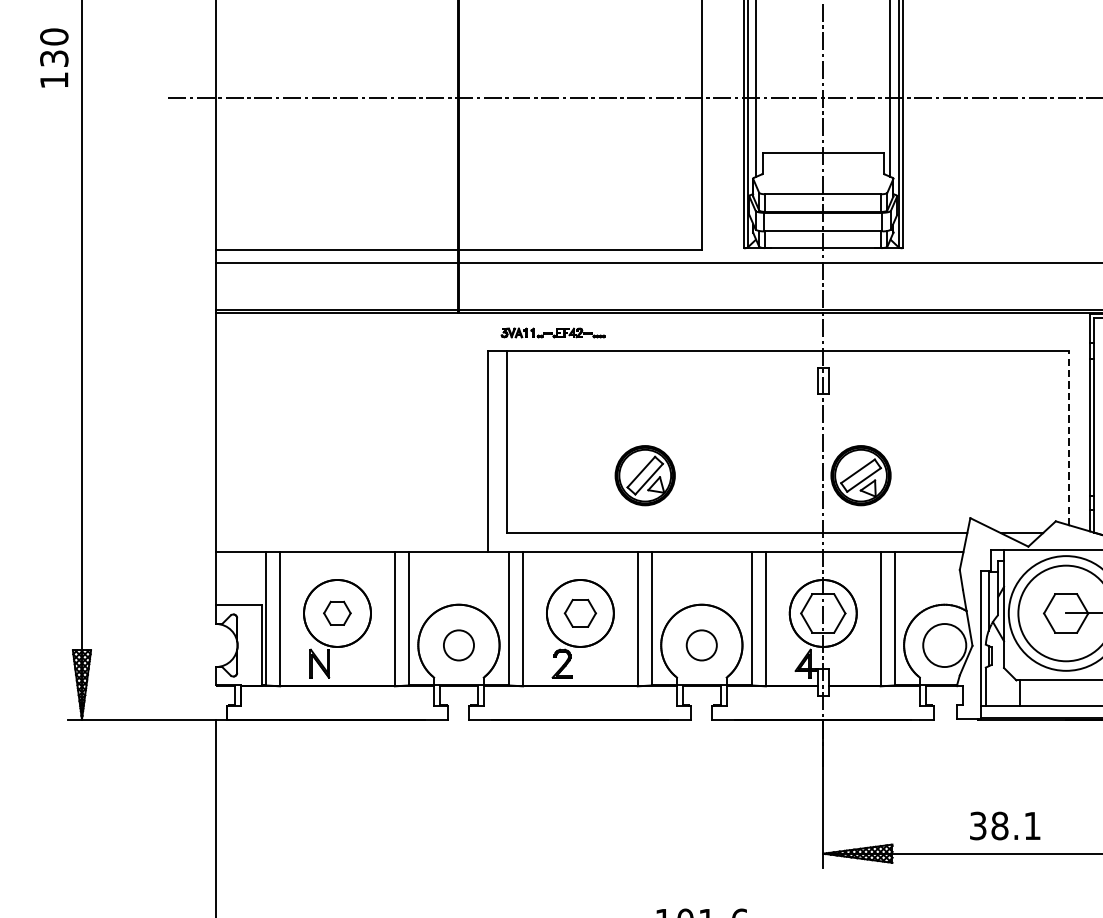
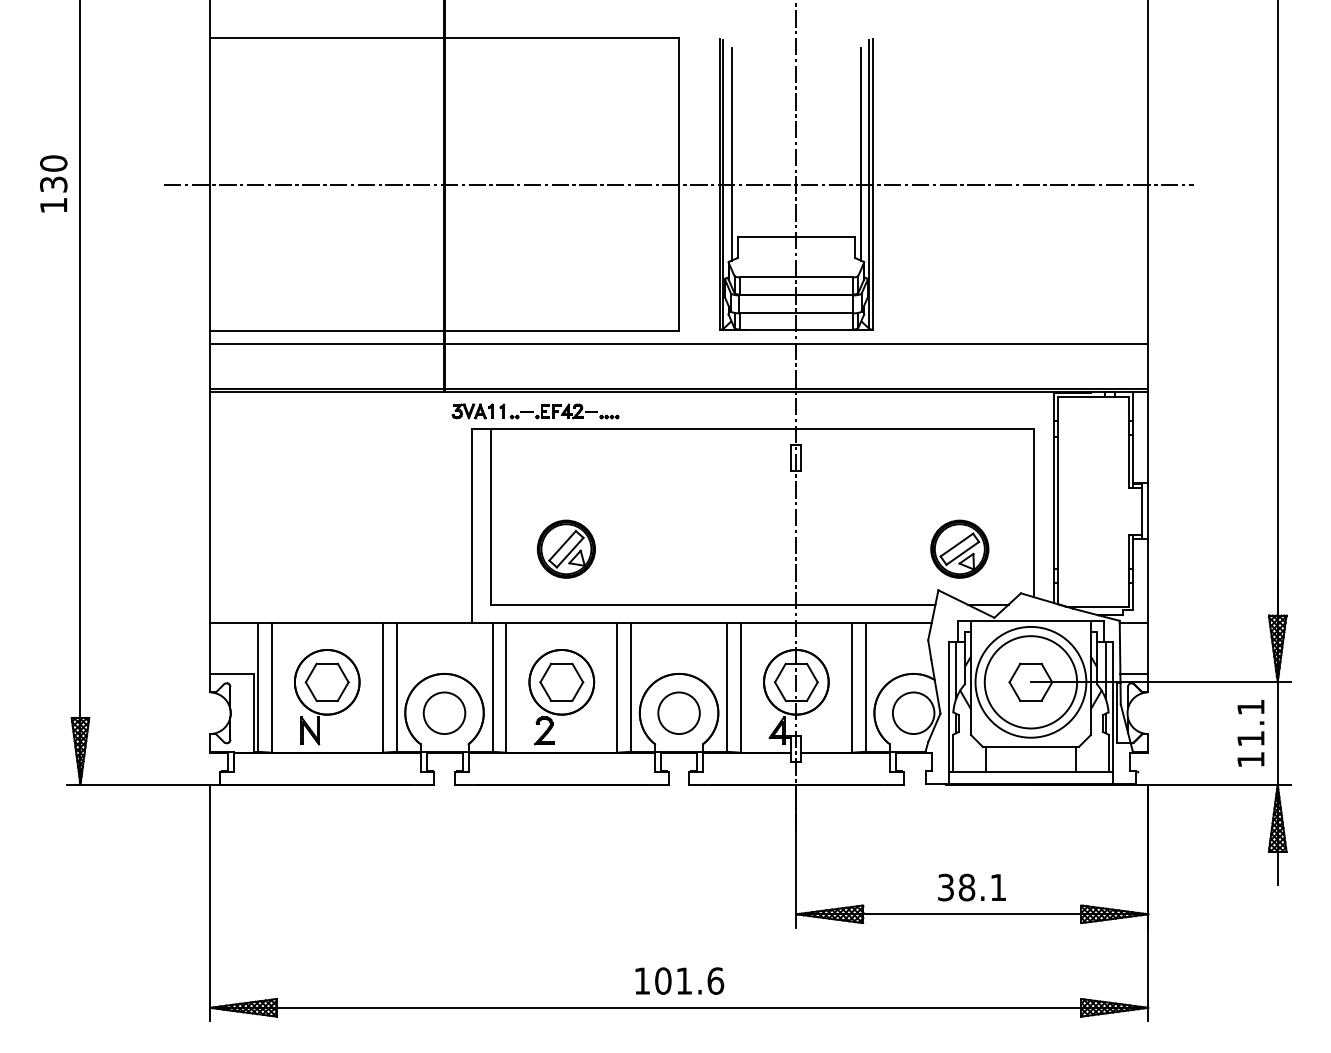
text: (54, 57) -> (53, 183), moved
part: (553, 333) -> (535, 411), size x1.67
line: (1068, 438) -> (1033, 513), dashed -> solid
part: (644, 474) -> (565, 548), moved
part: (860, 474) -> (959, 548), moved
part: (336, 612) -> (326, 681), size x1.67
part: (580, 612) -> (561, 681), size x1.43
circle: (458, 644) -> (444, 712), size x1.43
circle: (701, 644) -> (678, 712), size x1.43

